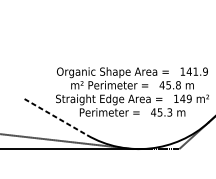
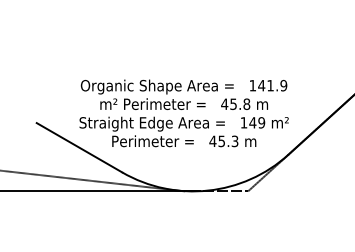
line: (55, 116) -> (79, 147), dashed -> solid

